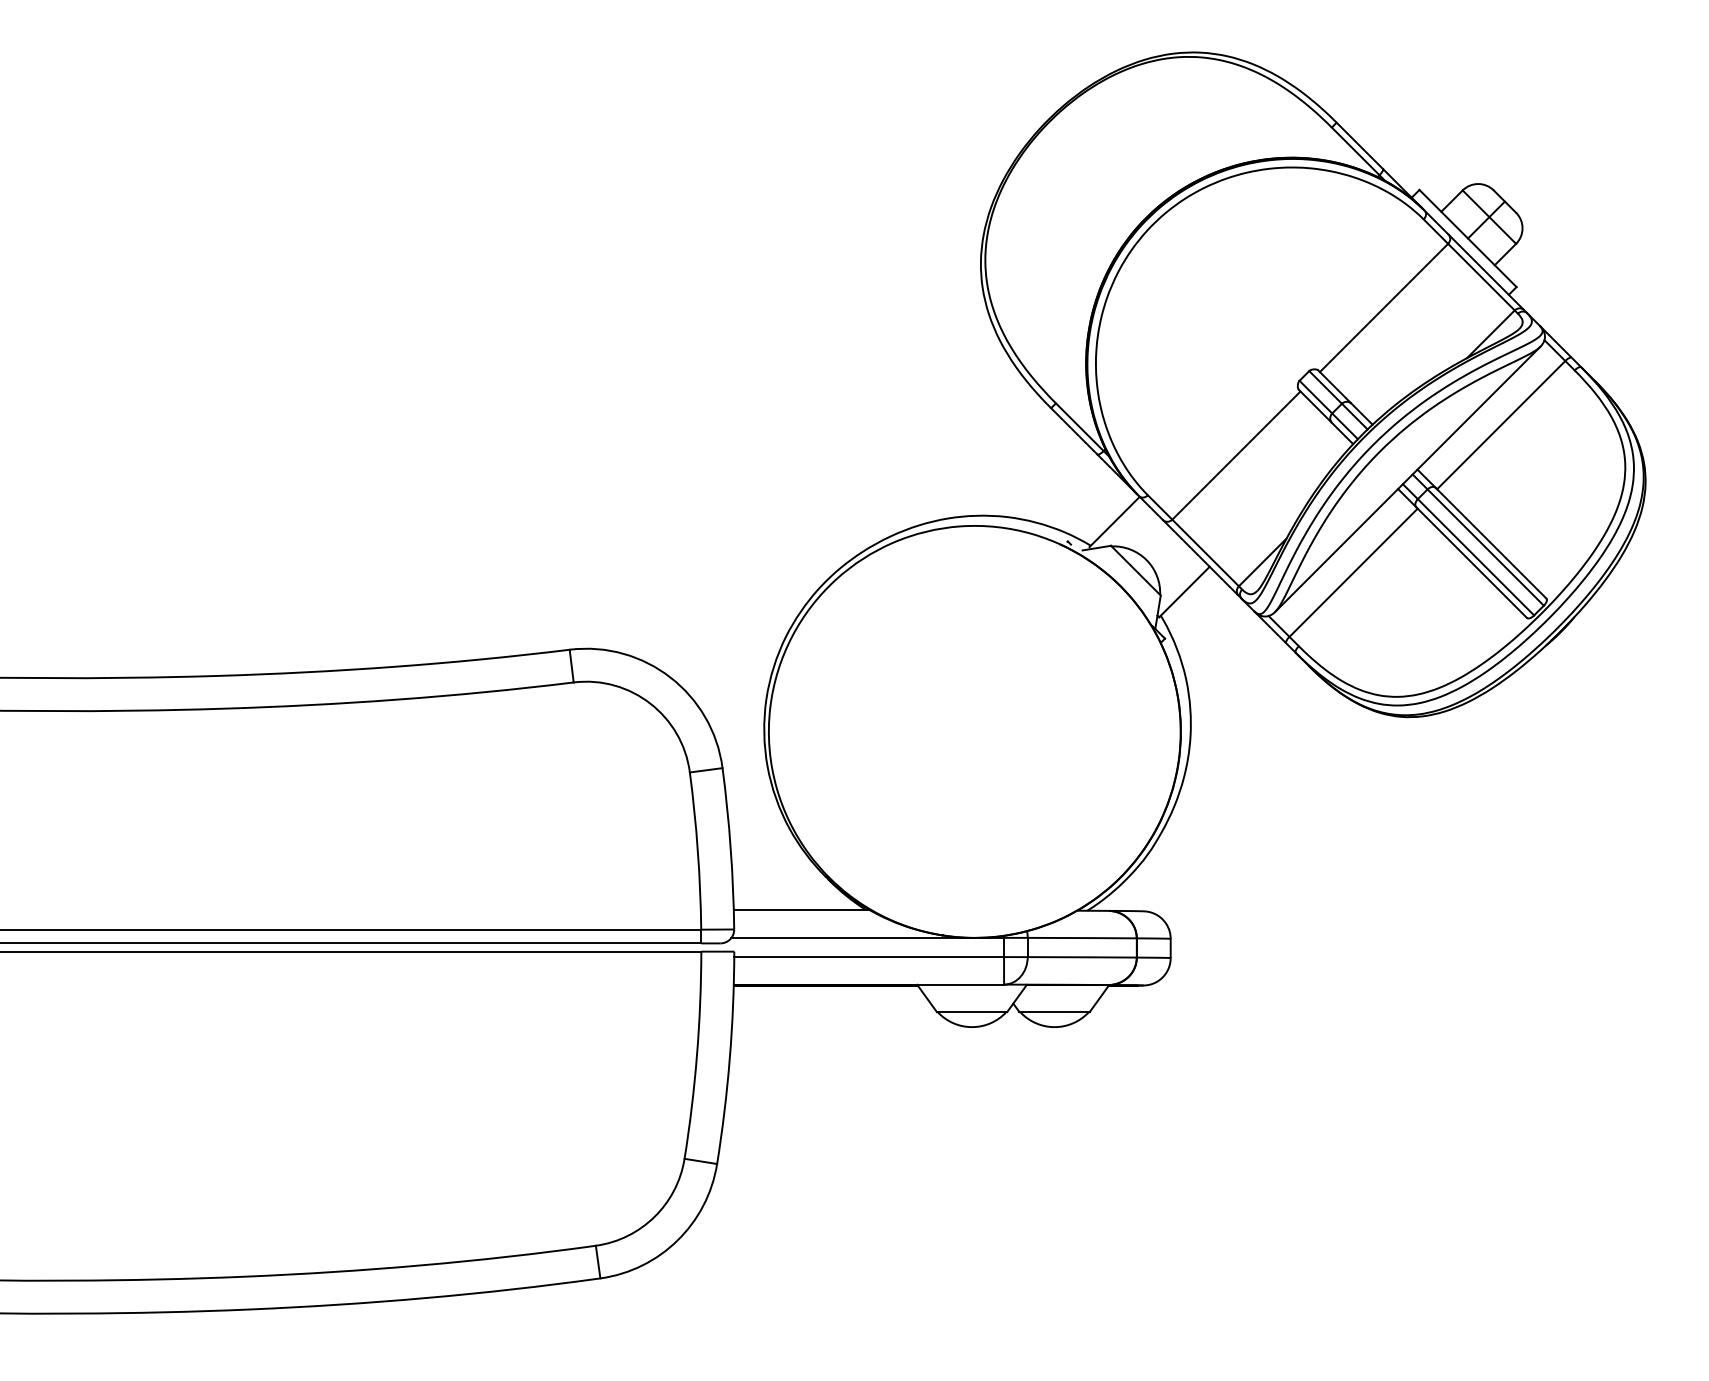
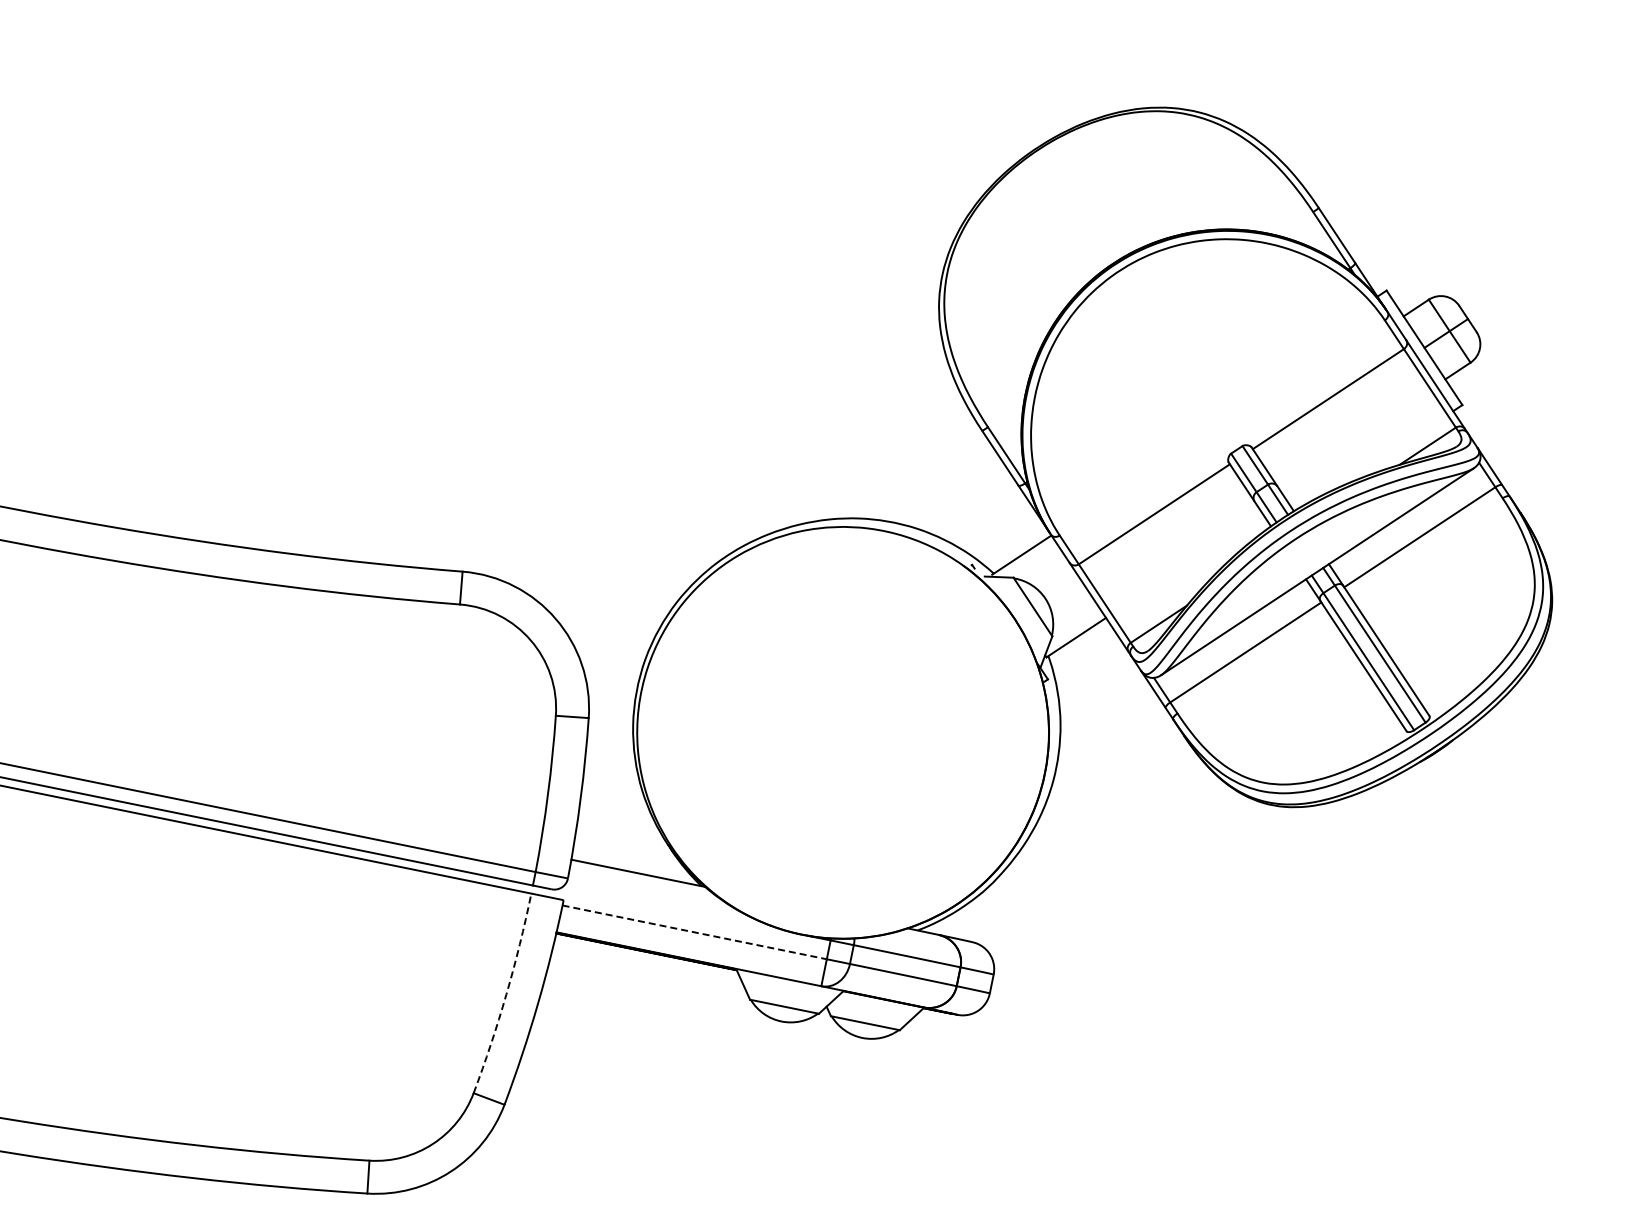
line: (849, 937) -> (679, 909), removed
line: (869, 957) -> (694, 932), solid -> dashed
arc: (696, 1055) -> (505, 994), solid -> dashed

